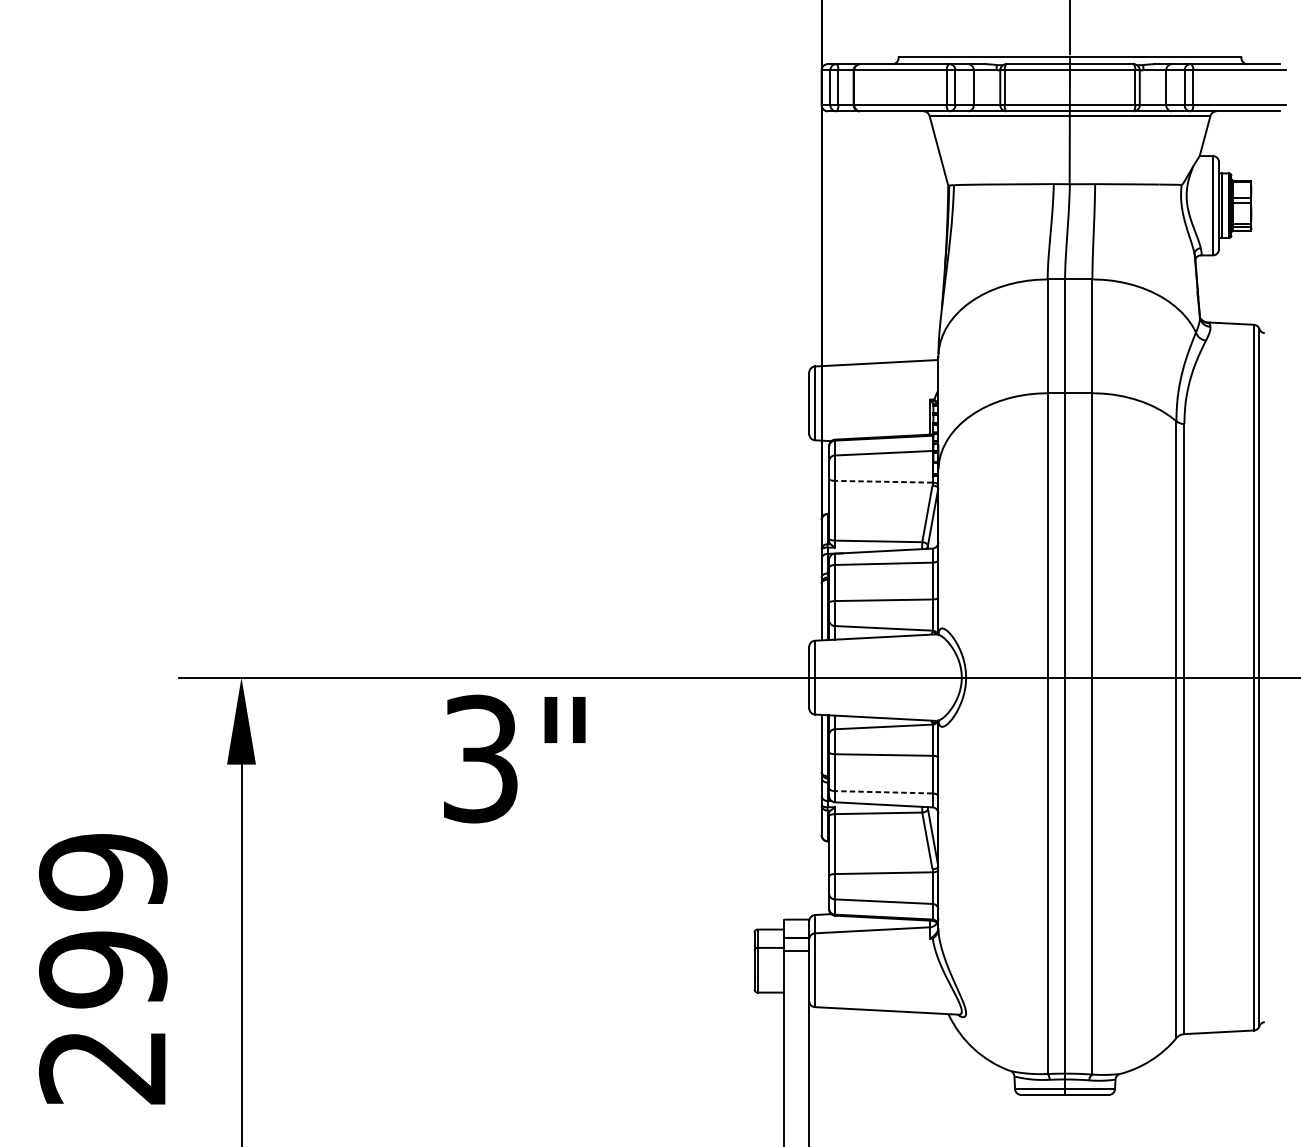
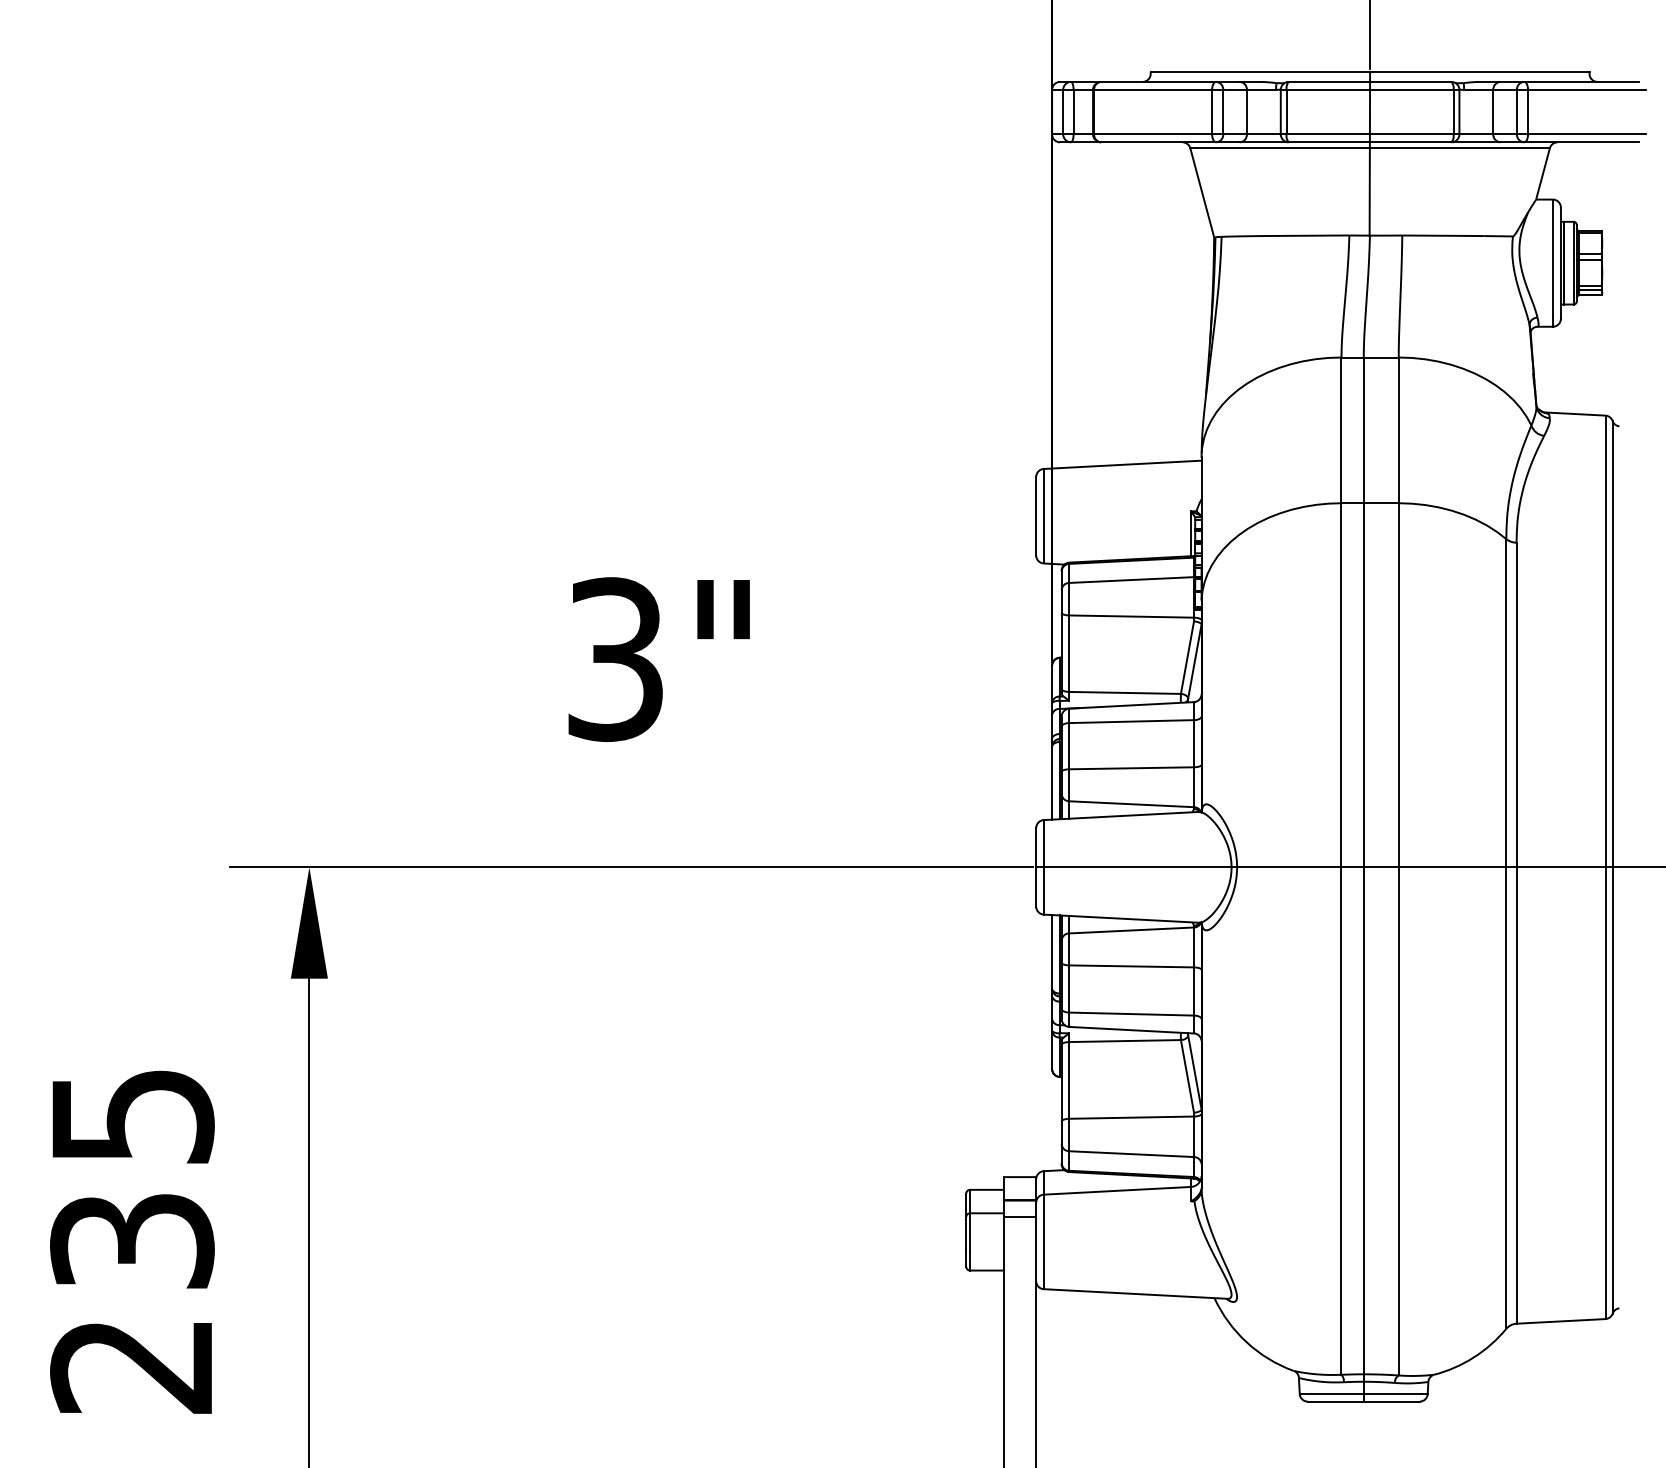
line: (883, 481) -> (1131, 616), dashed -> solid
text: (514, 759) -> (658, 659), moved
line: (883, 792) -> (1131, 1014), dashed -> solid
text: (103, 920) -> (132, 1178), 299 -> 235

